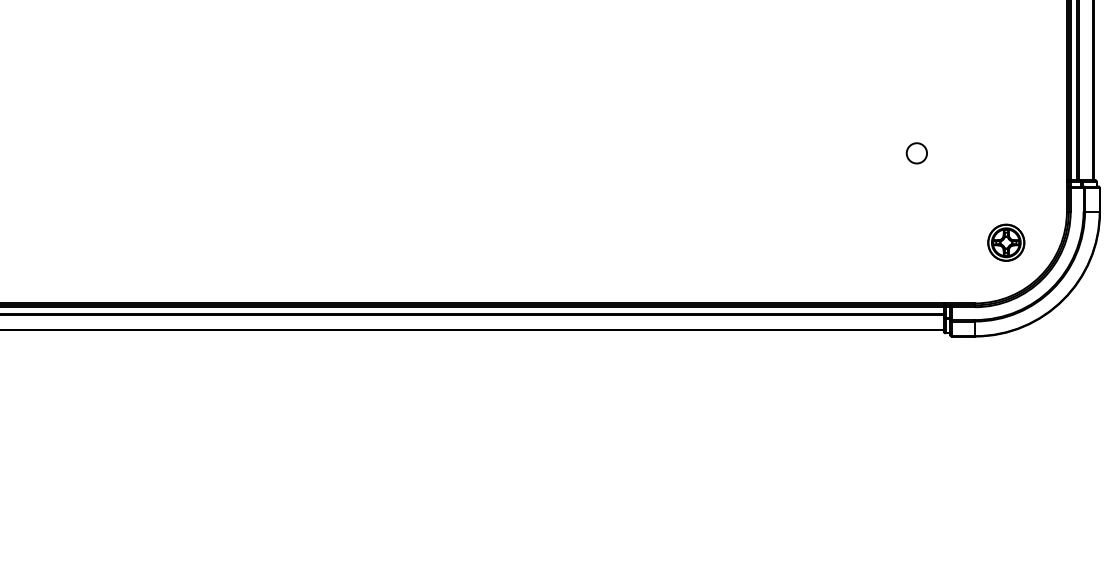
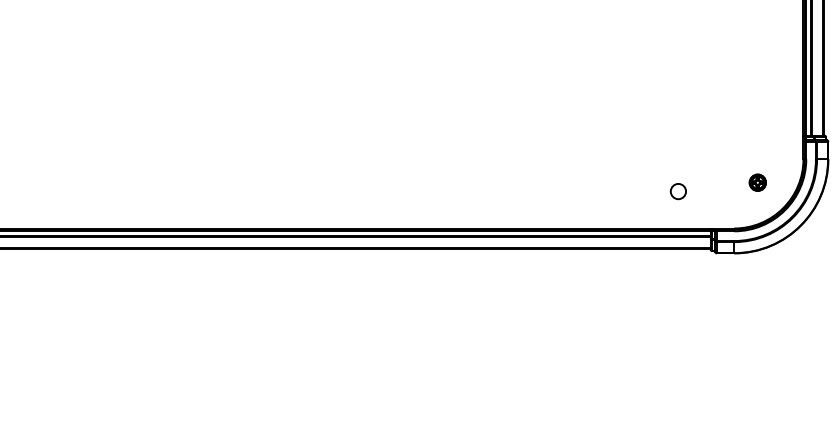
circle: (916, 153) -> (678, 191), moved
part: (1006, 242) -> (757, 182), size x0.6

